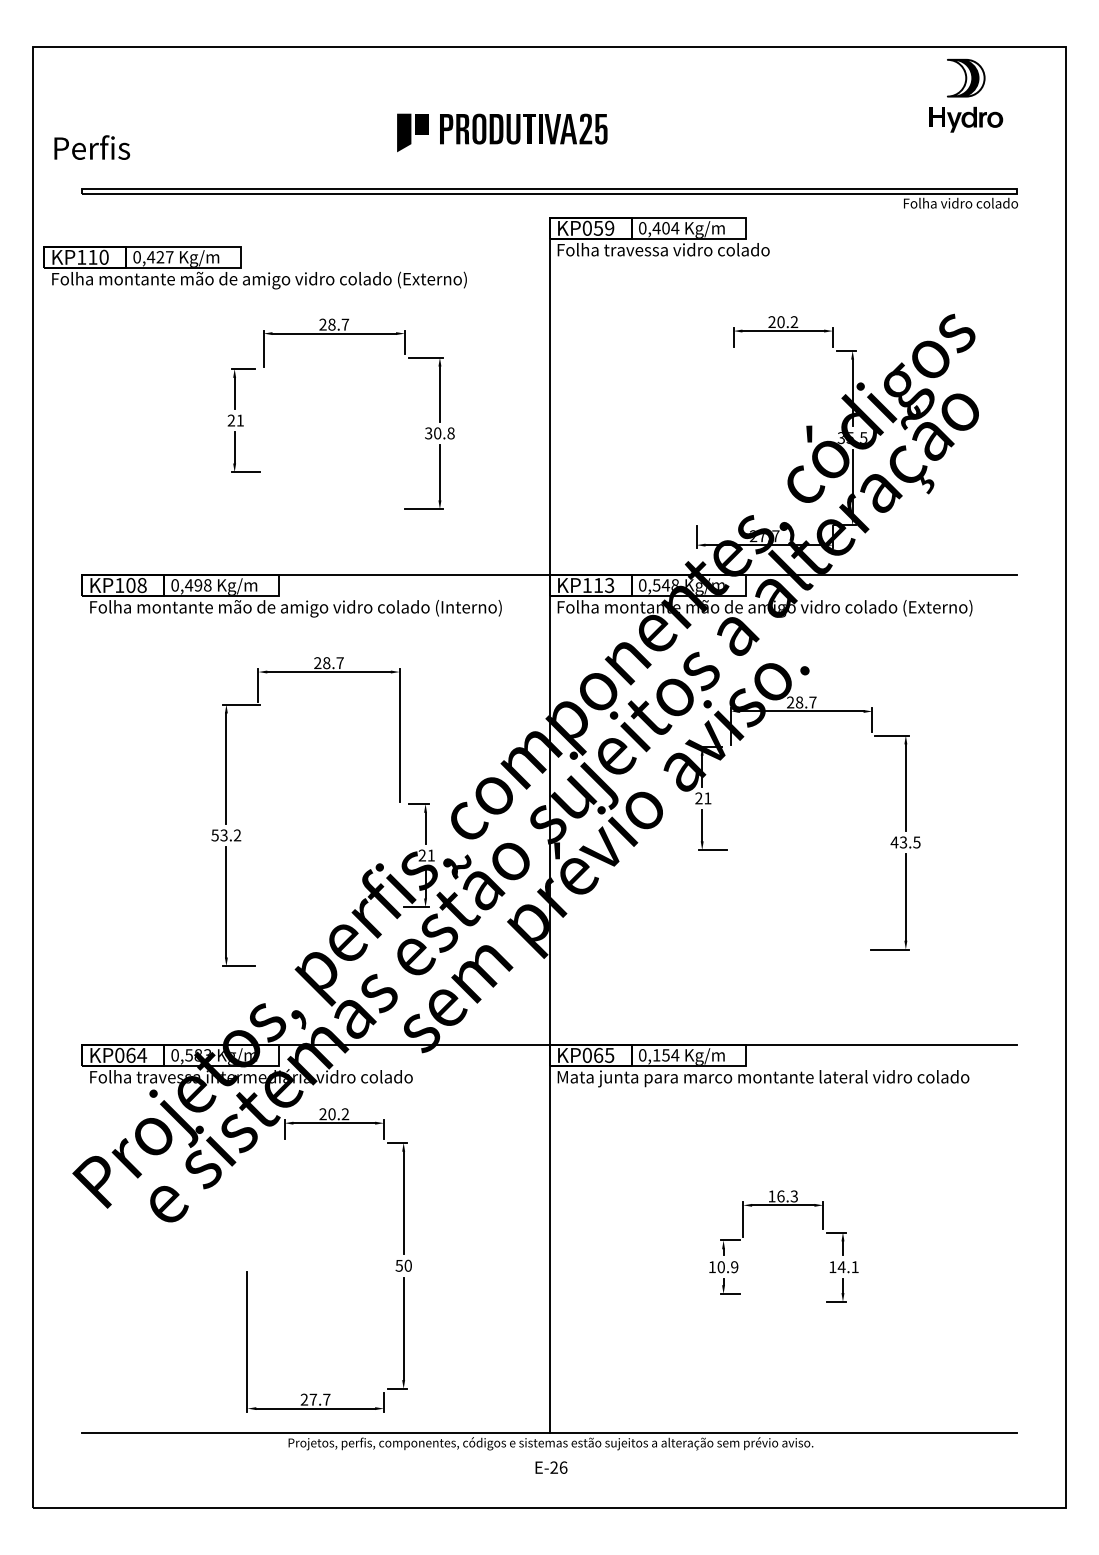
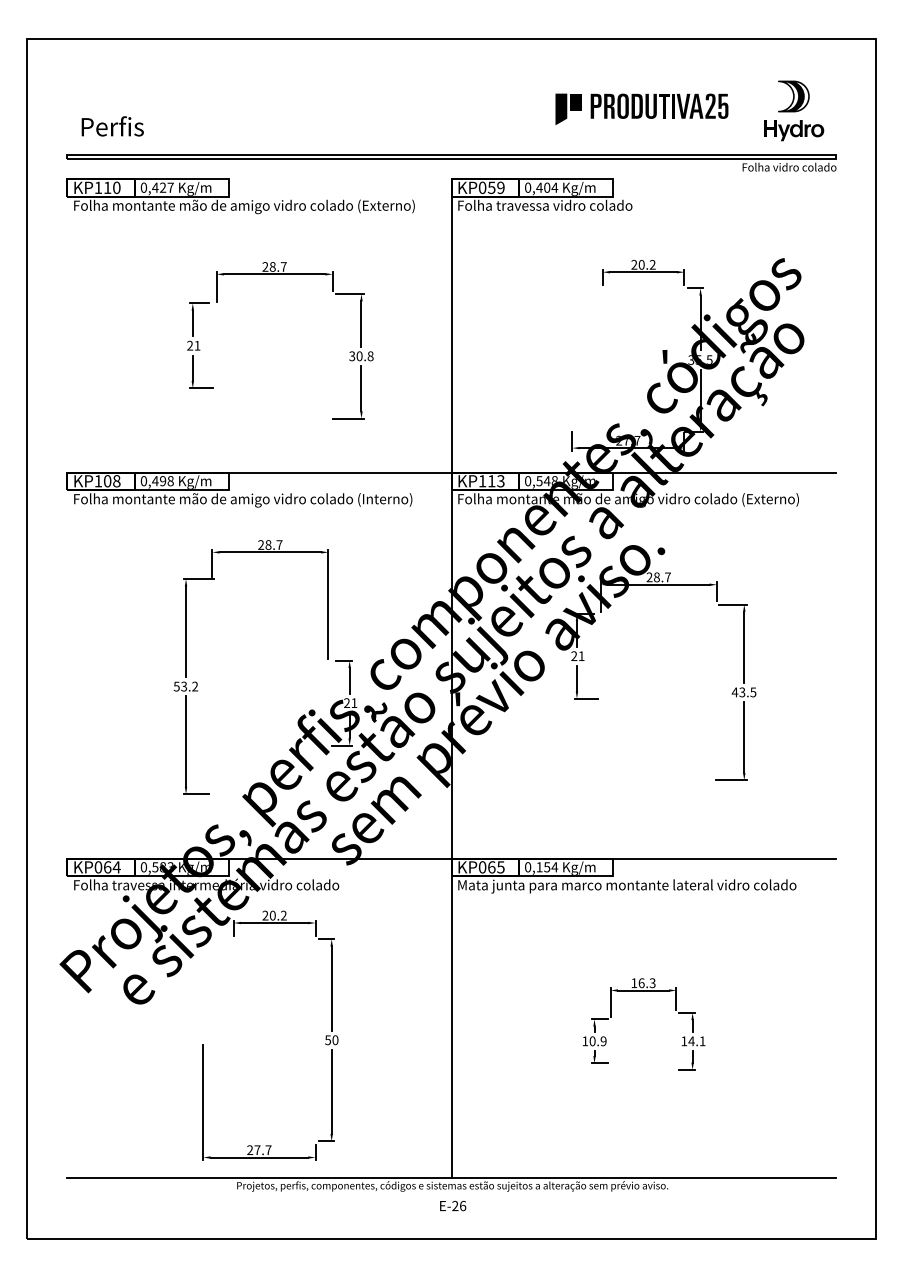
part: (966, 95) -> (794, 110), moved
part: (502, 132) -> (642, 109), moved
text: (92, 147) -> (113, 126), moved
part: (254, 276) -> (240, 203), moved

